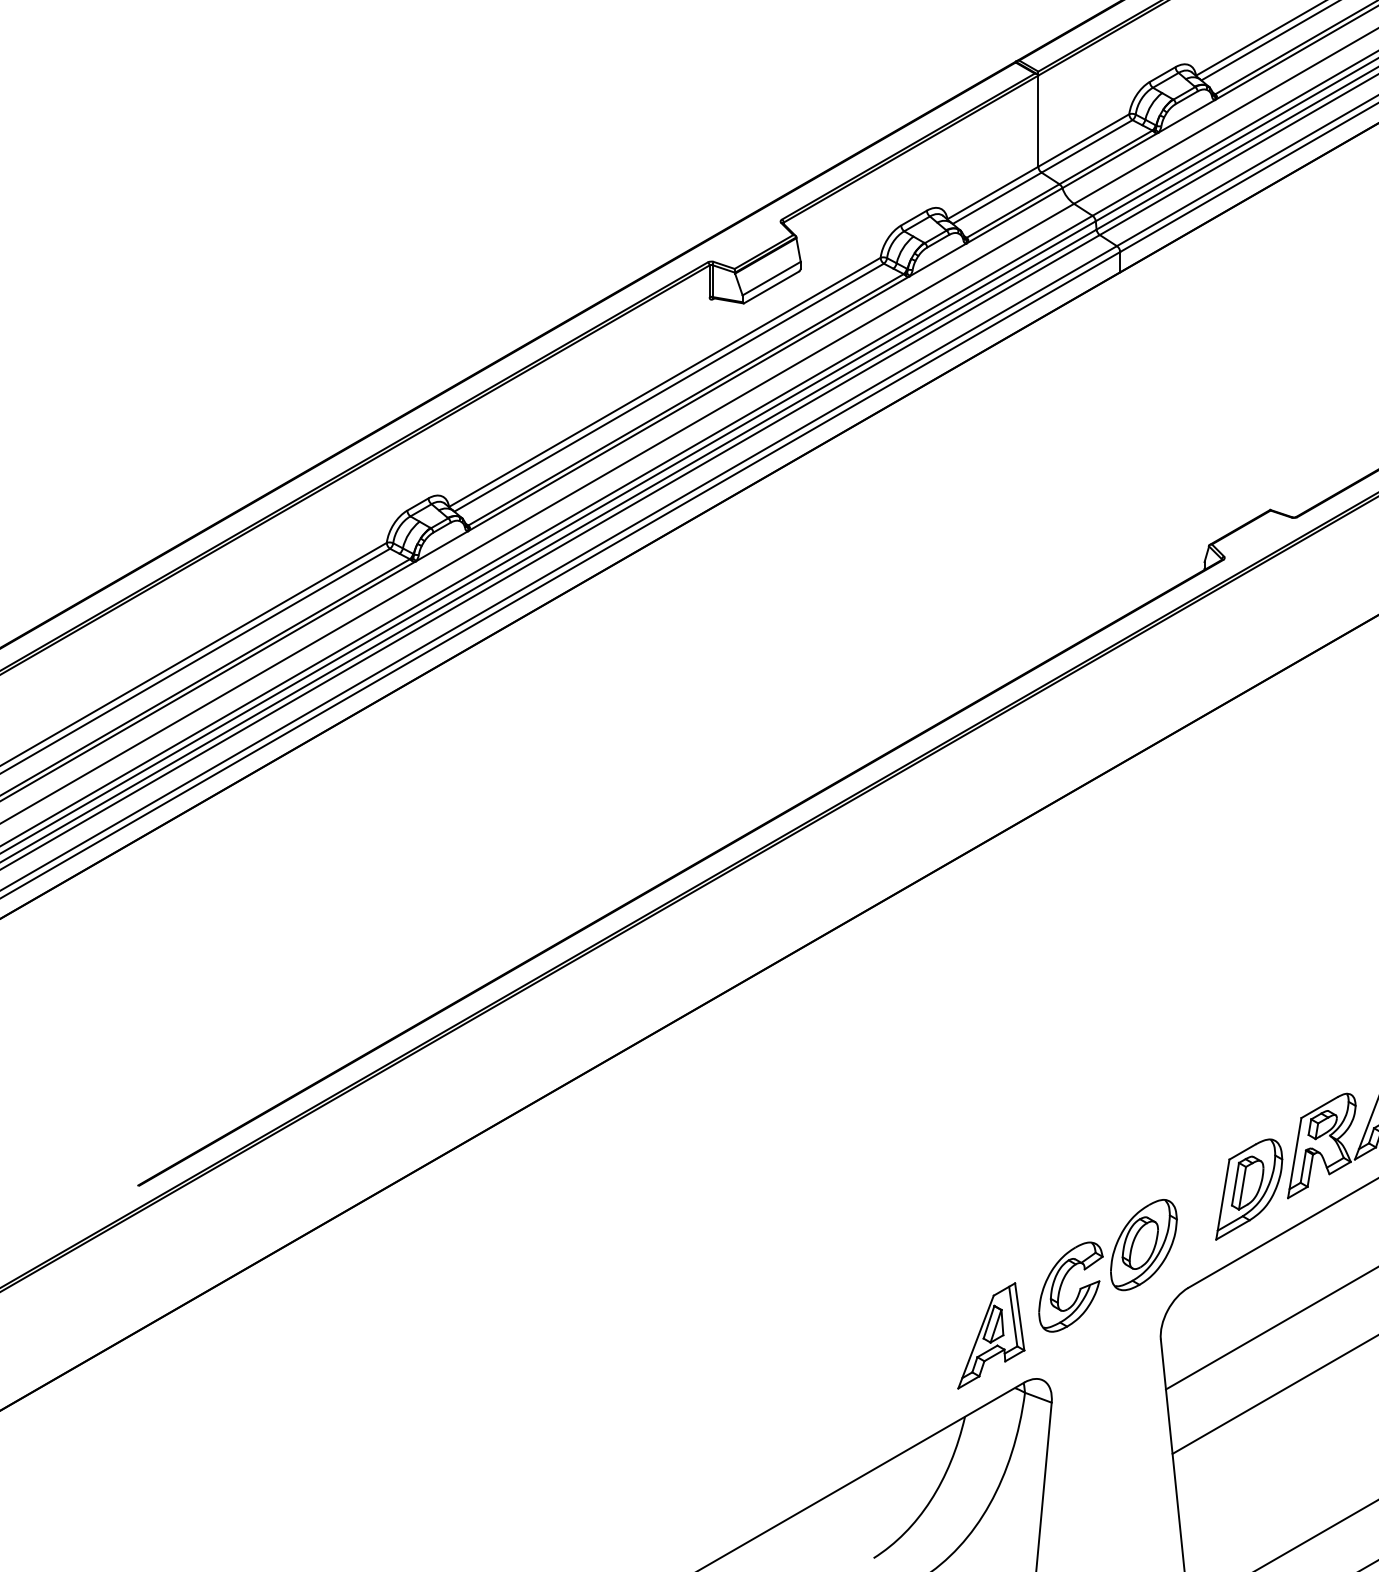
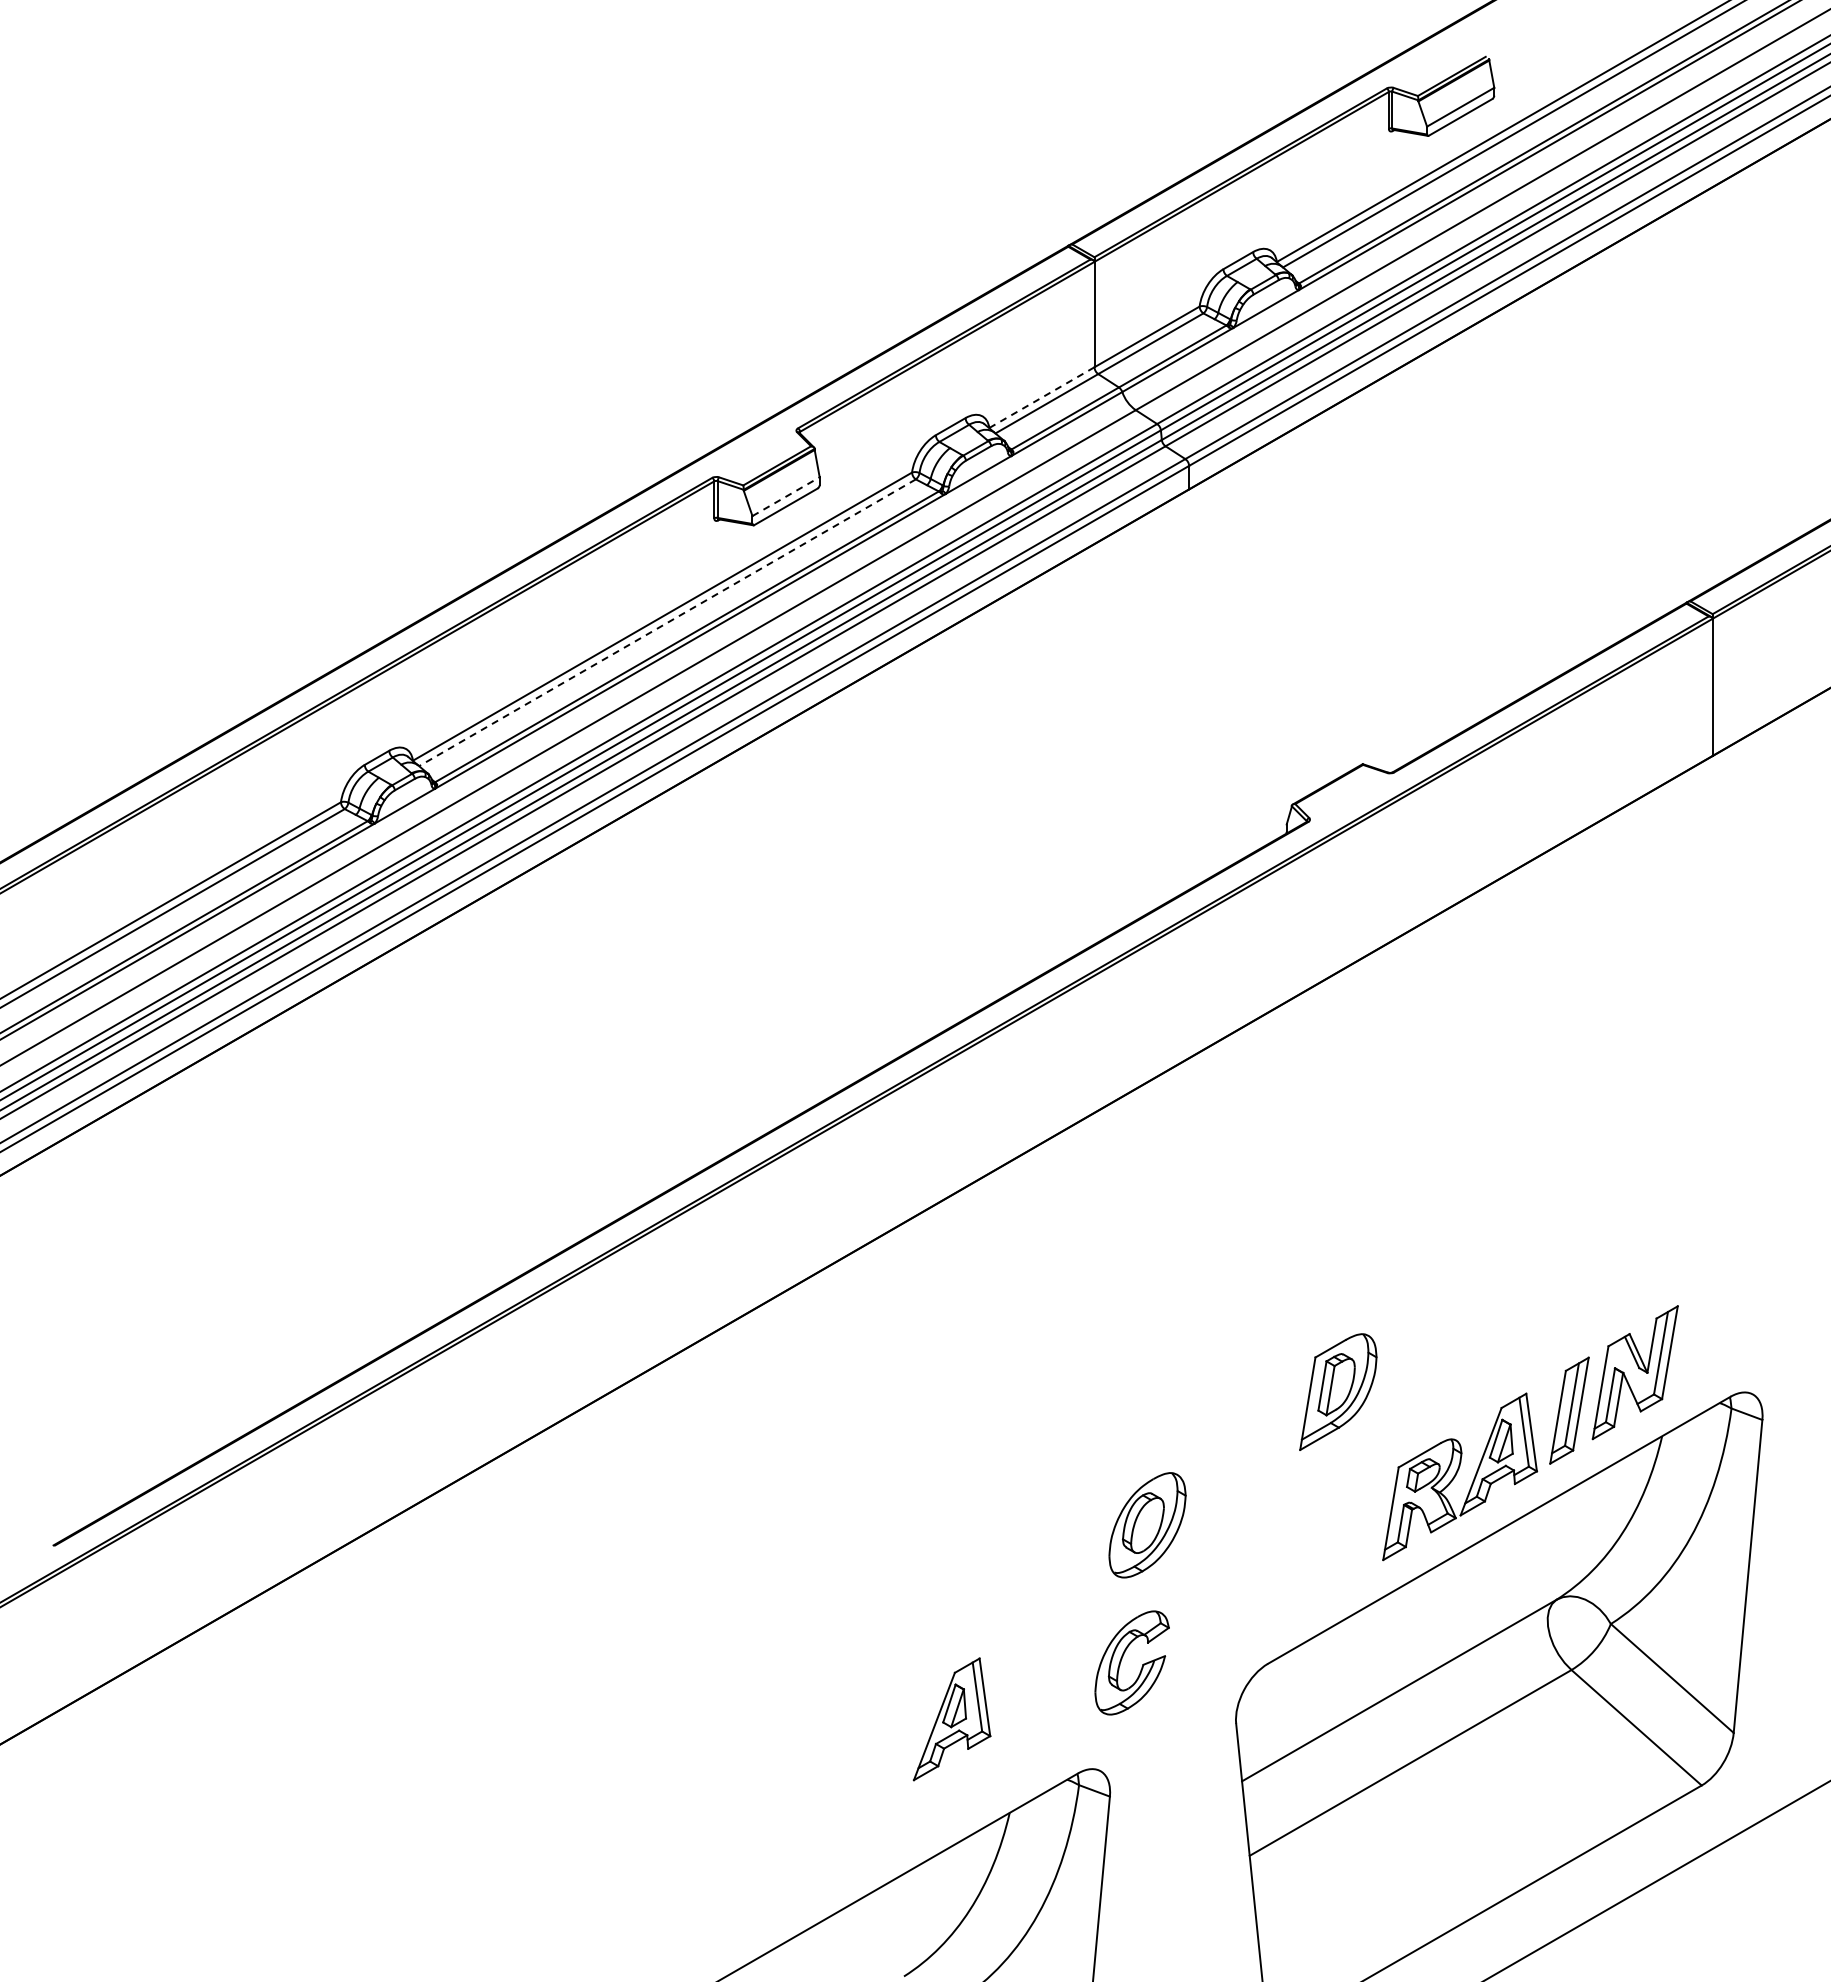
line: (992, 192) -> (1041, 397), solid -> dashed
line: (772, 278) -> (786, 496), solid -> dashed
line: (669, 387) -> (667, 622), solid -> dashed
part: (1249, 1189) -> (1338, 1391), moved
part: (1143, 1245) -> (1147, 1525), moved
part: (990, 1336) -> (951, 1719), moved

